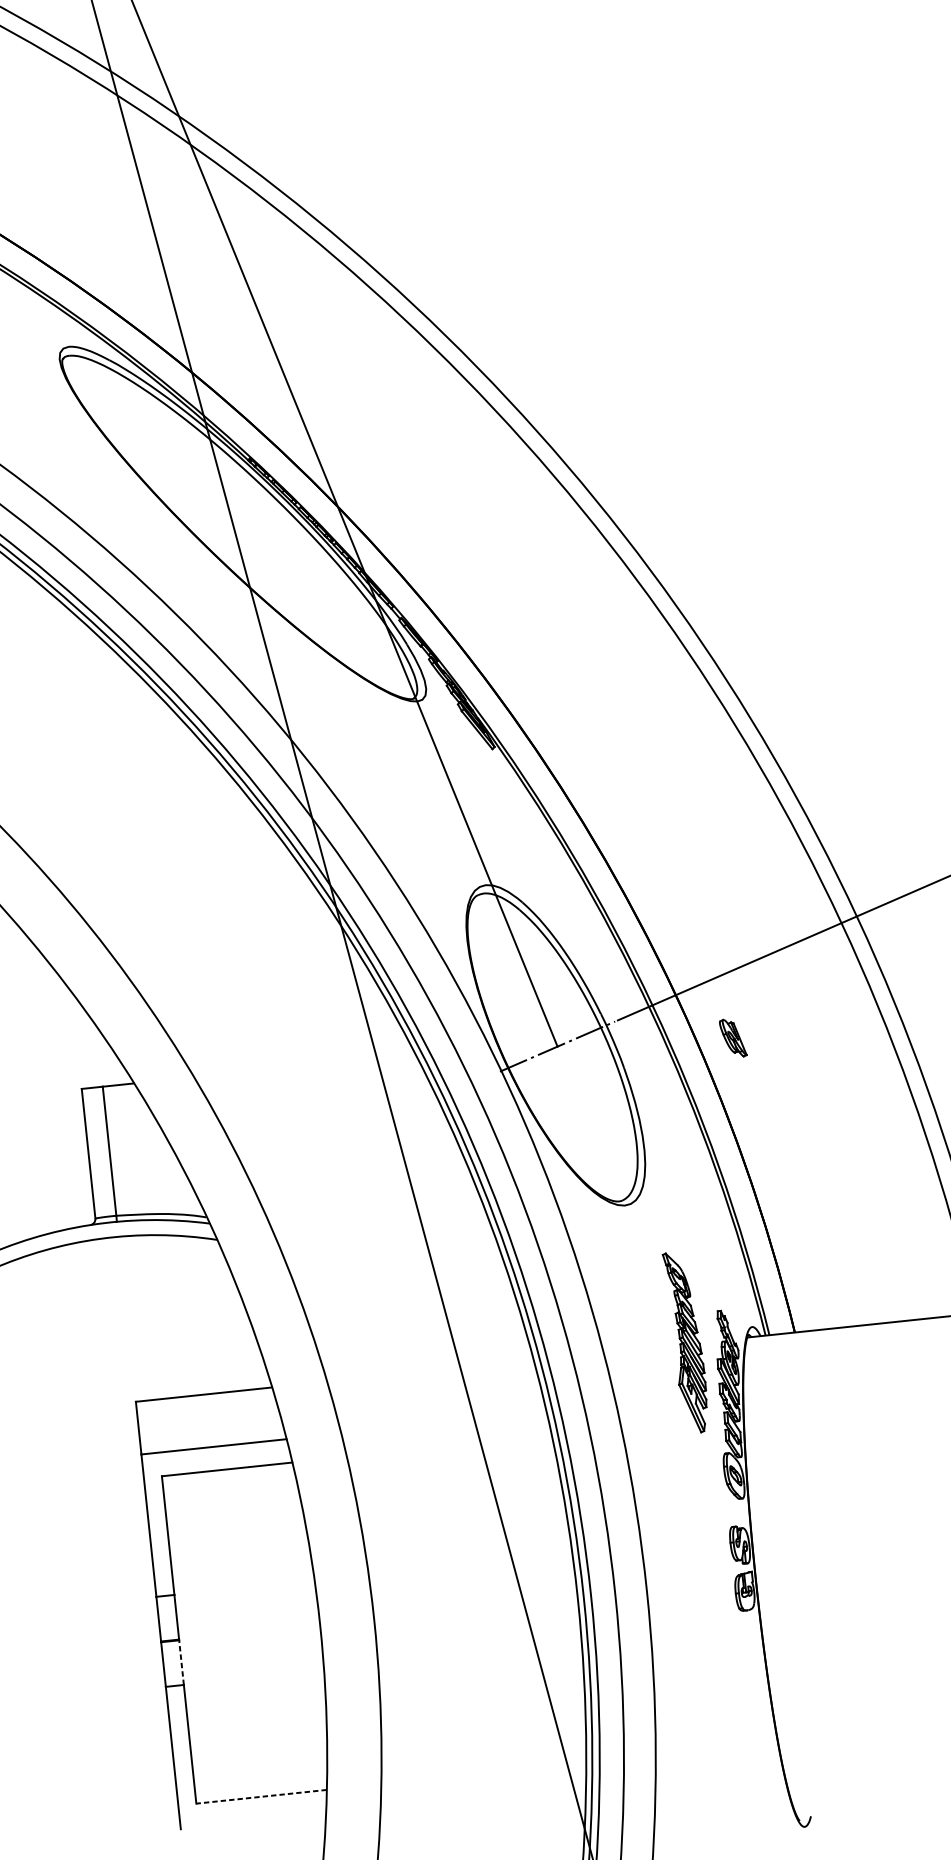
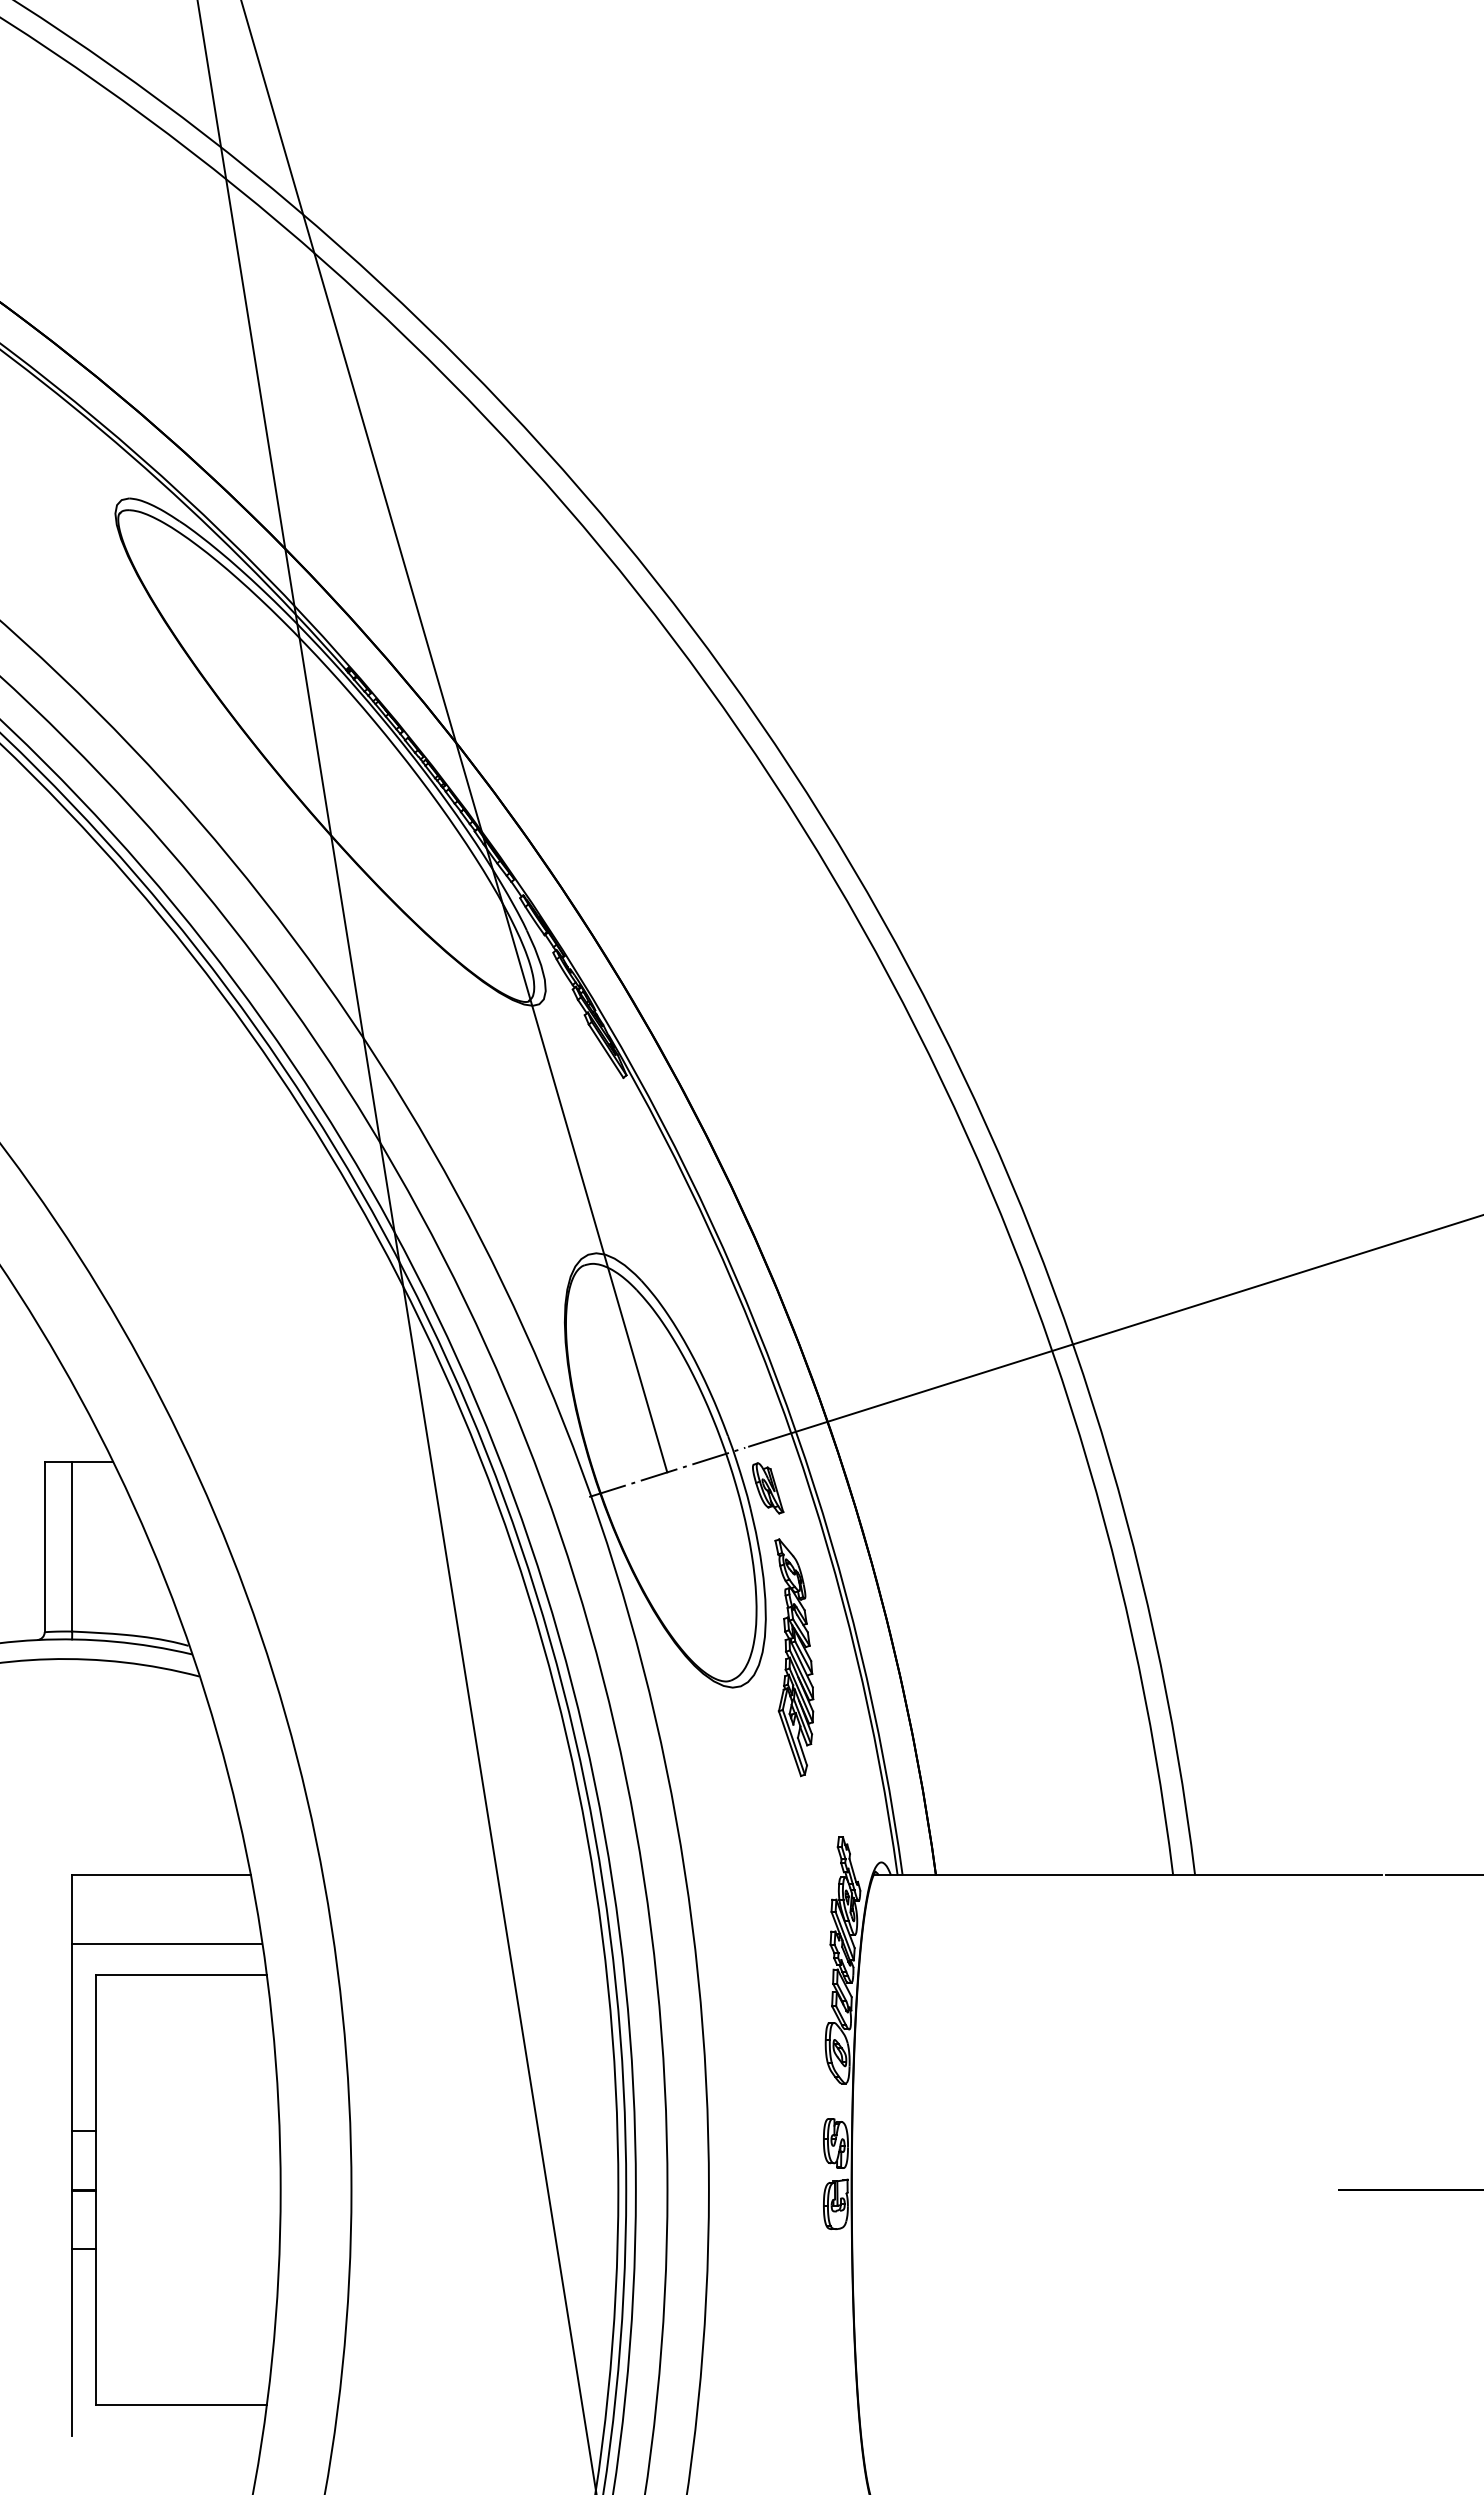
part: (733, 1038) -> (768, 1488), moved
part: (686, 1342) -> (794, 1657), moved
line: (181, 1662) -> (95, 2219), dashed -> solid
line: (260, 1796) -> (180, 2404), dashed -> solid

